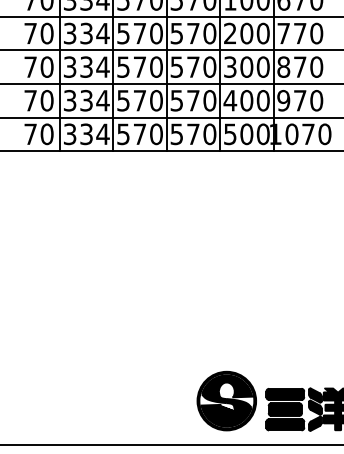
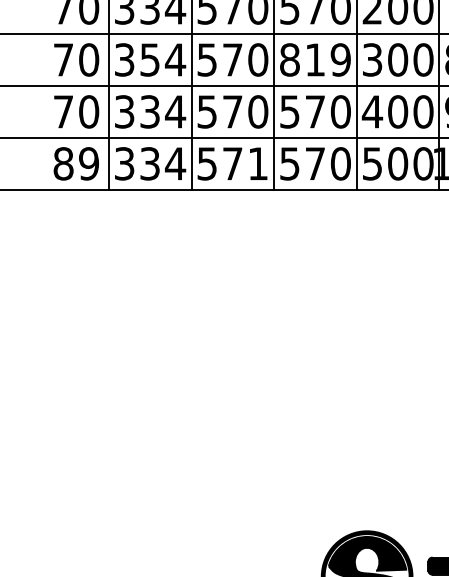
text: (86, 66) -> (149, 58), 334 -> 354
text: (193, 66) -> (315, 58), 570 -> 819
text: (38, 134) -> (75, 164), 70 -> 89
text: (156, 134) -> (258, 164), 570 -> 571

